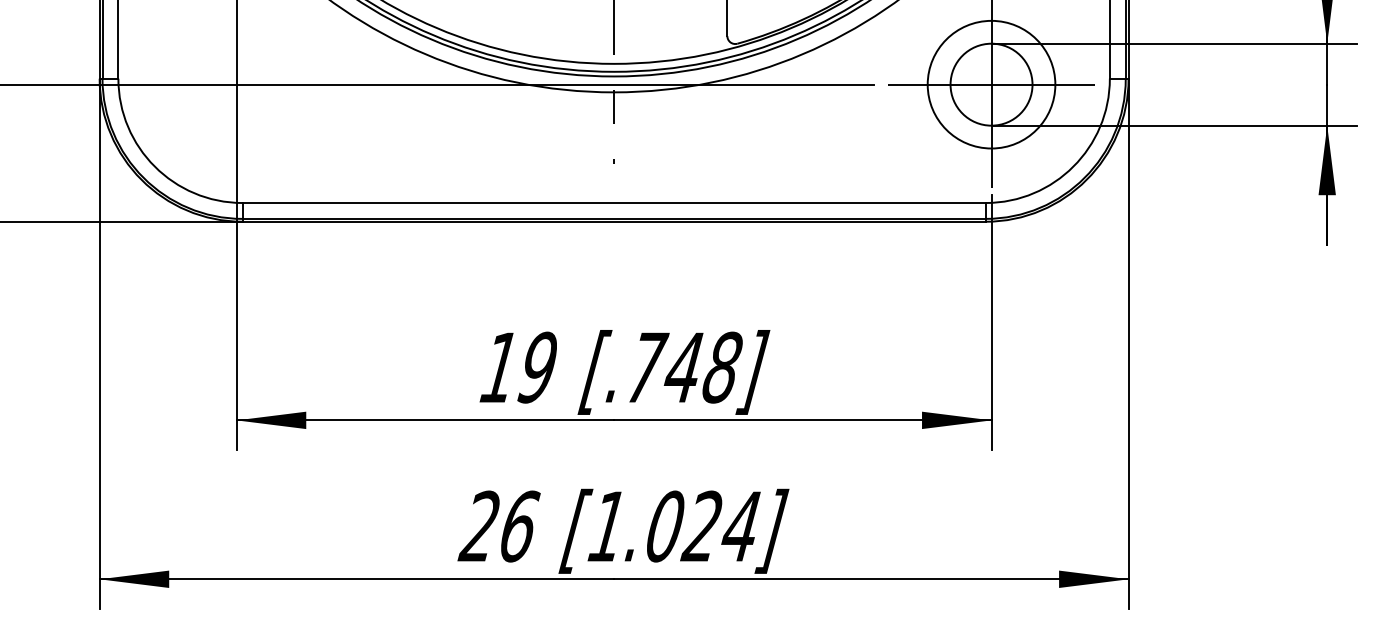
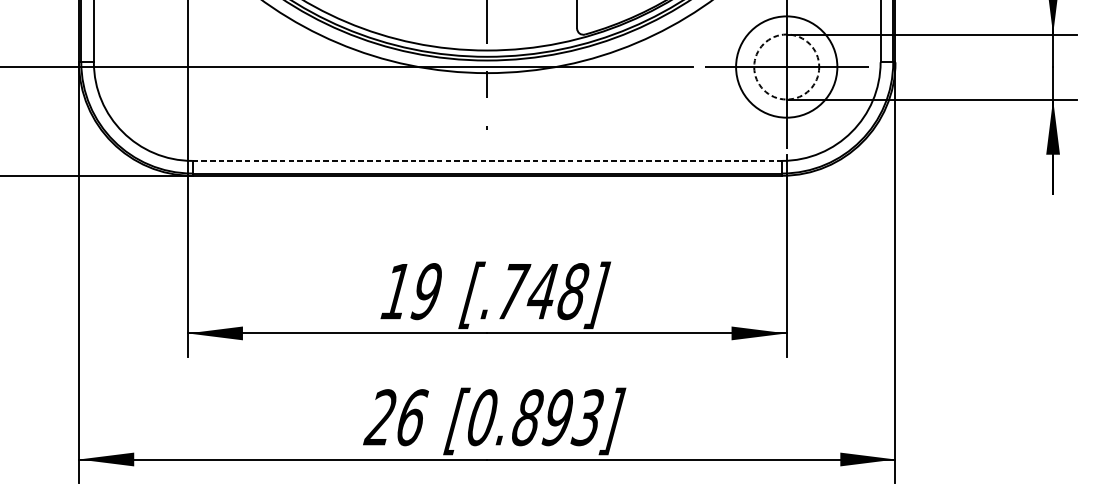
circle: (991, 84) -> (786, 66), solid -> dashed
line: (614, 203) -> (487, 161), solid -> dashed
text: (674, 526) -> (535, 417), [1.024] -> [0.893]

